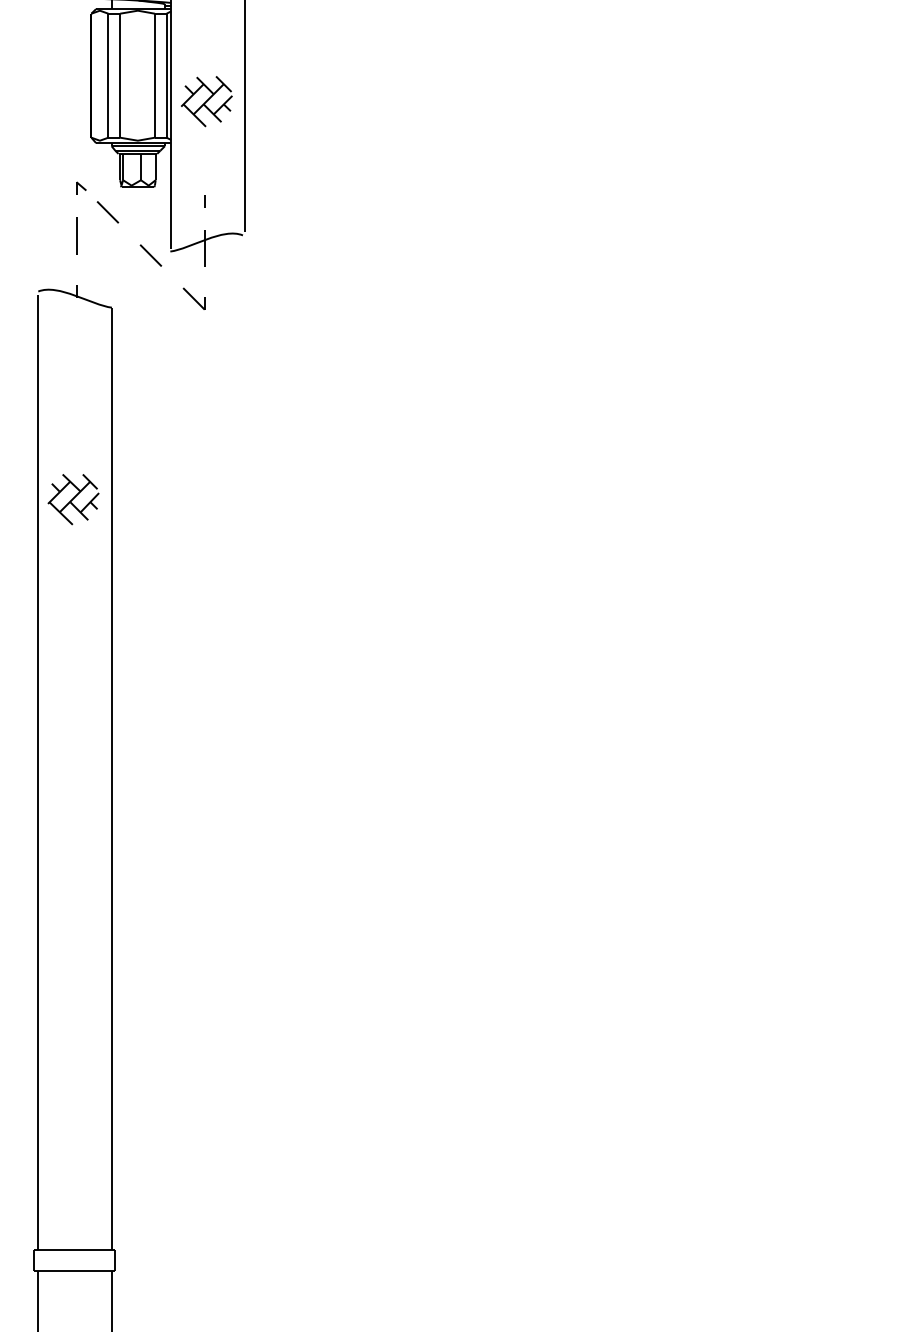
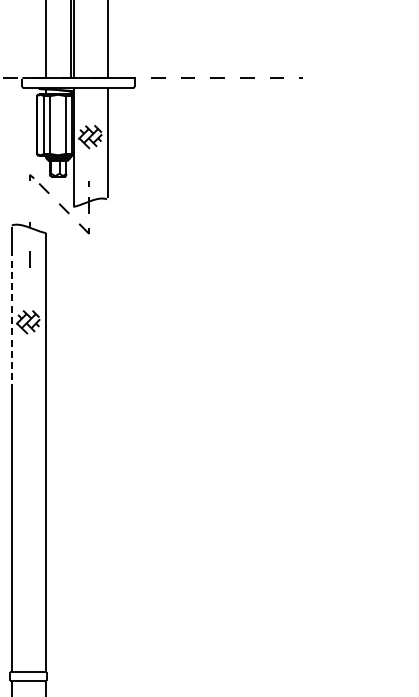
line: (76, 235) -> (29, 259), moved
line: (37, 489) -> (11, 317), solid -> dashed

